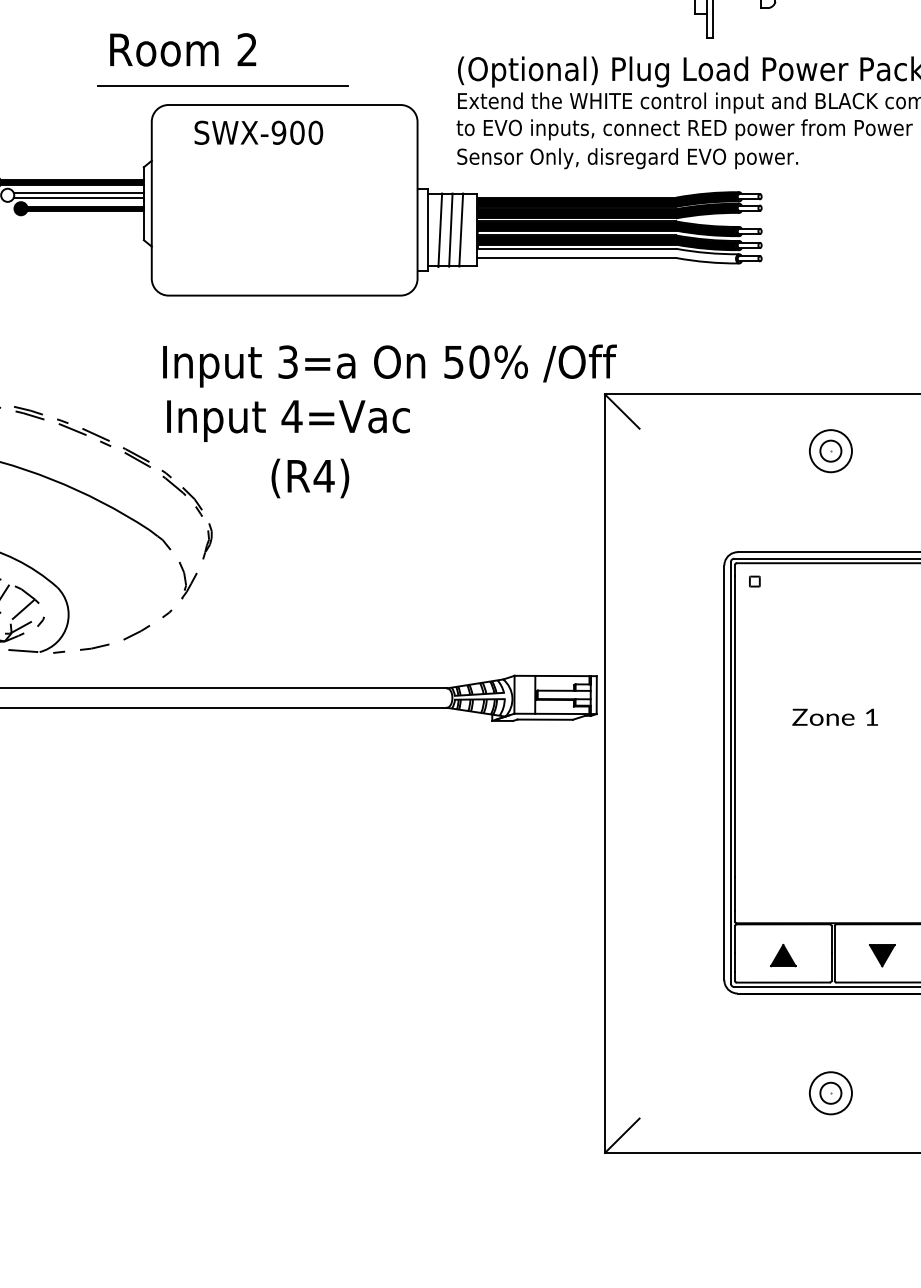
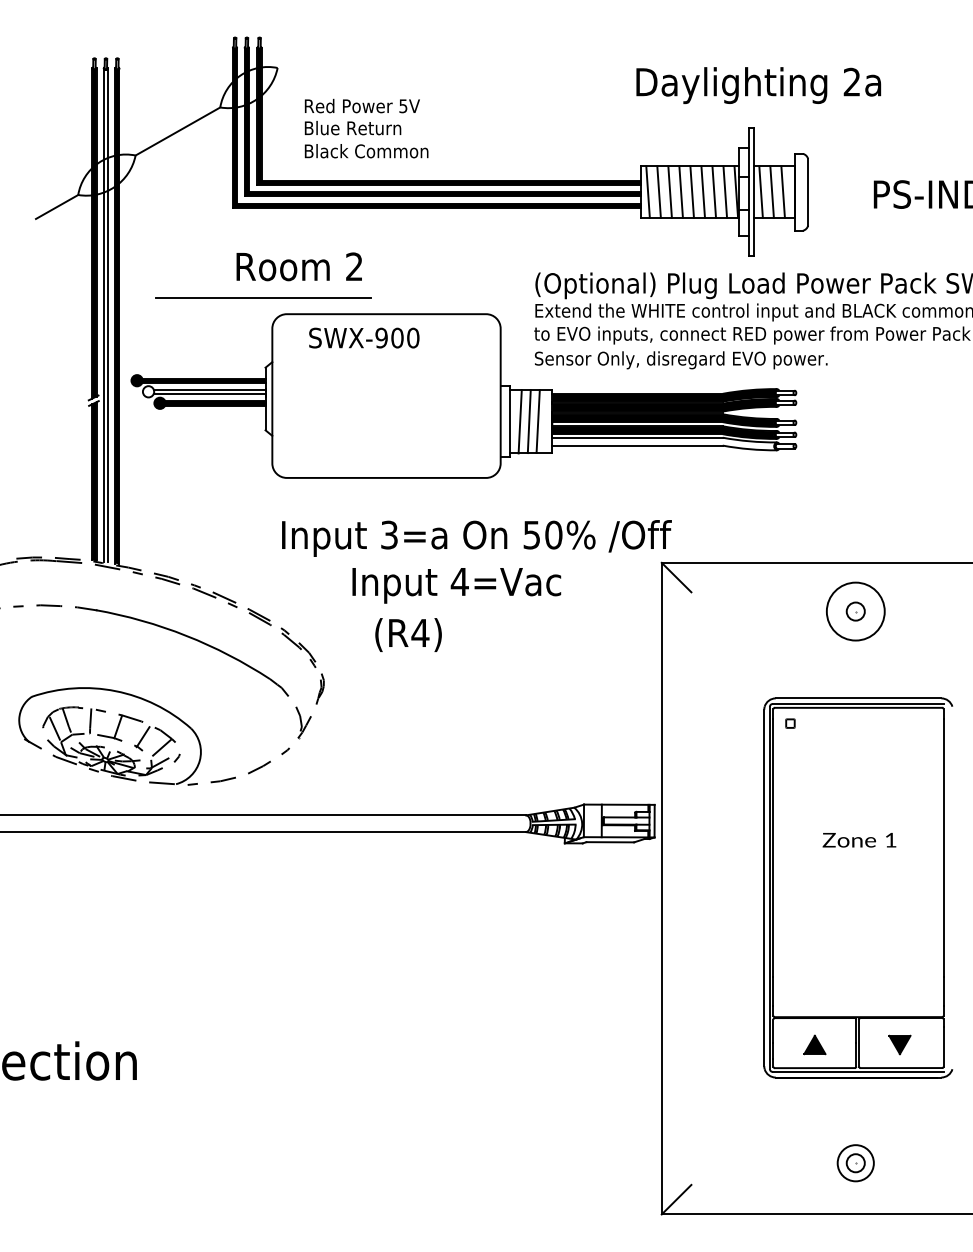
line: (222, 85) -> (263, 297), moved
text: (288, 420) -> (456, 585), moved
circle: (830, 451) -> (855, 611), size x1.6

